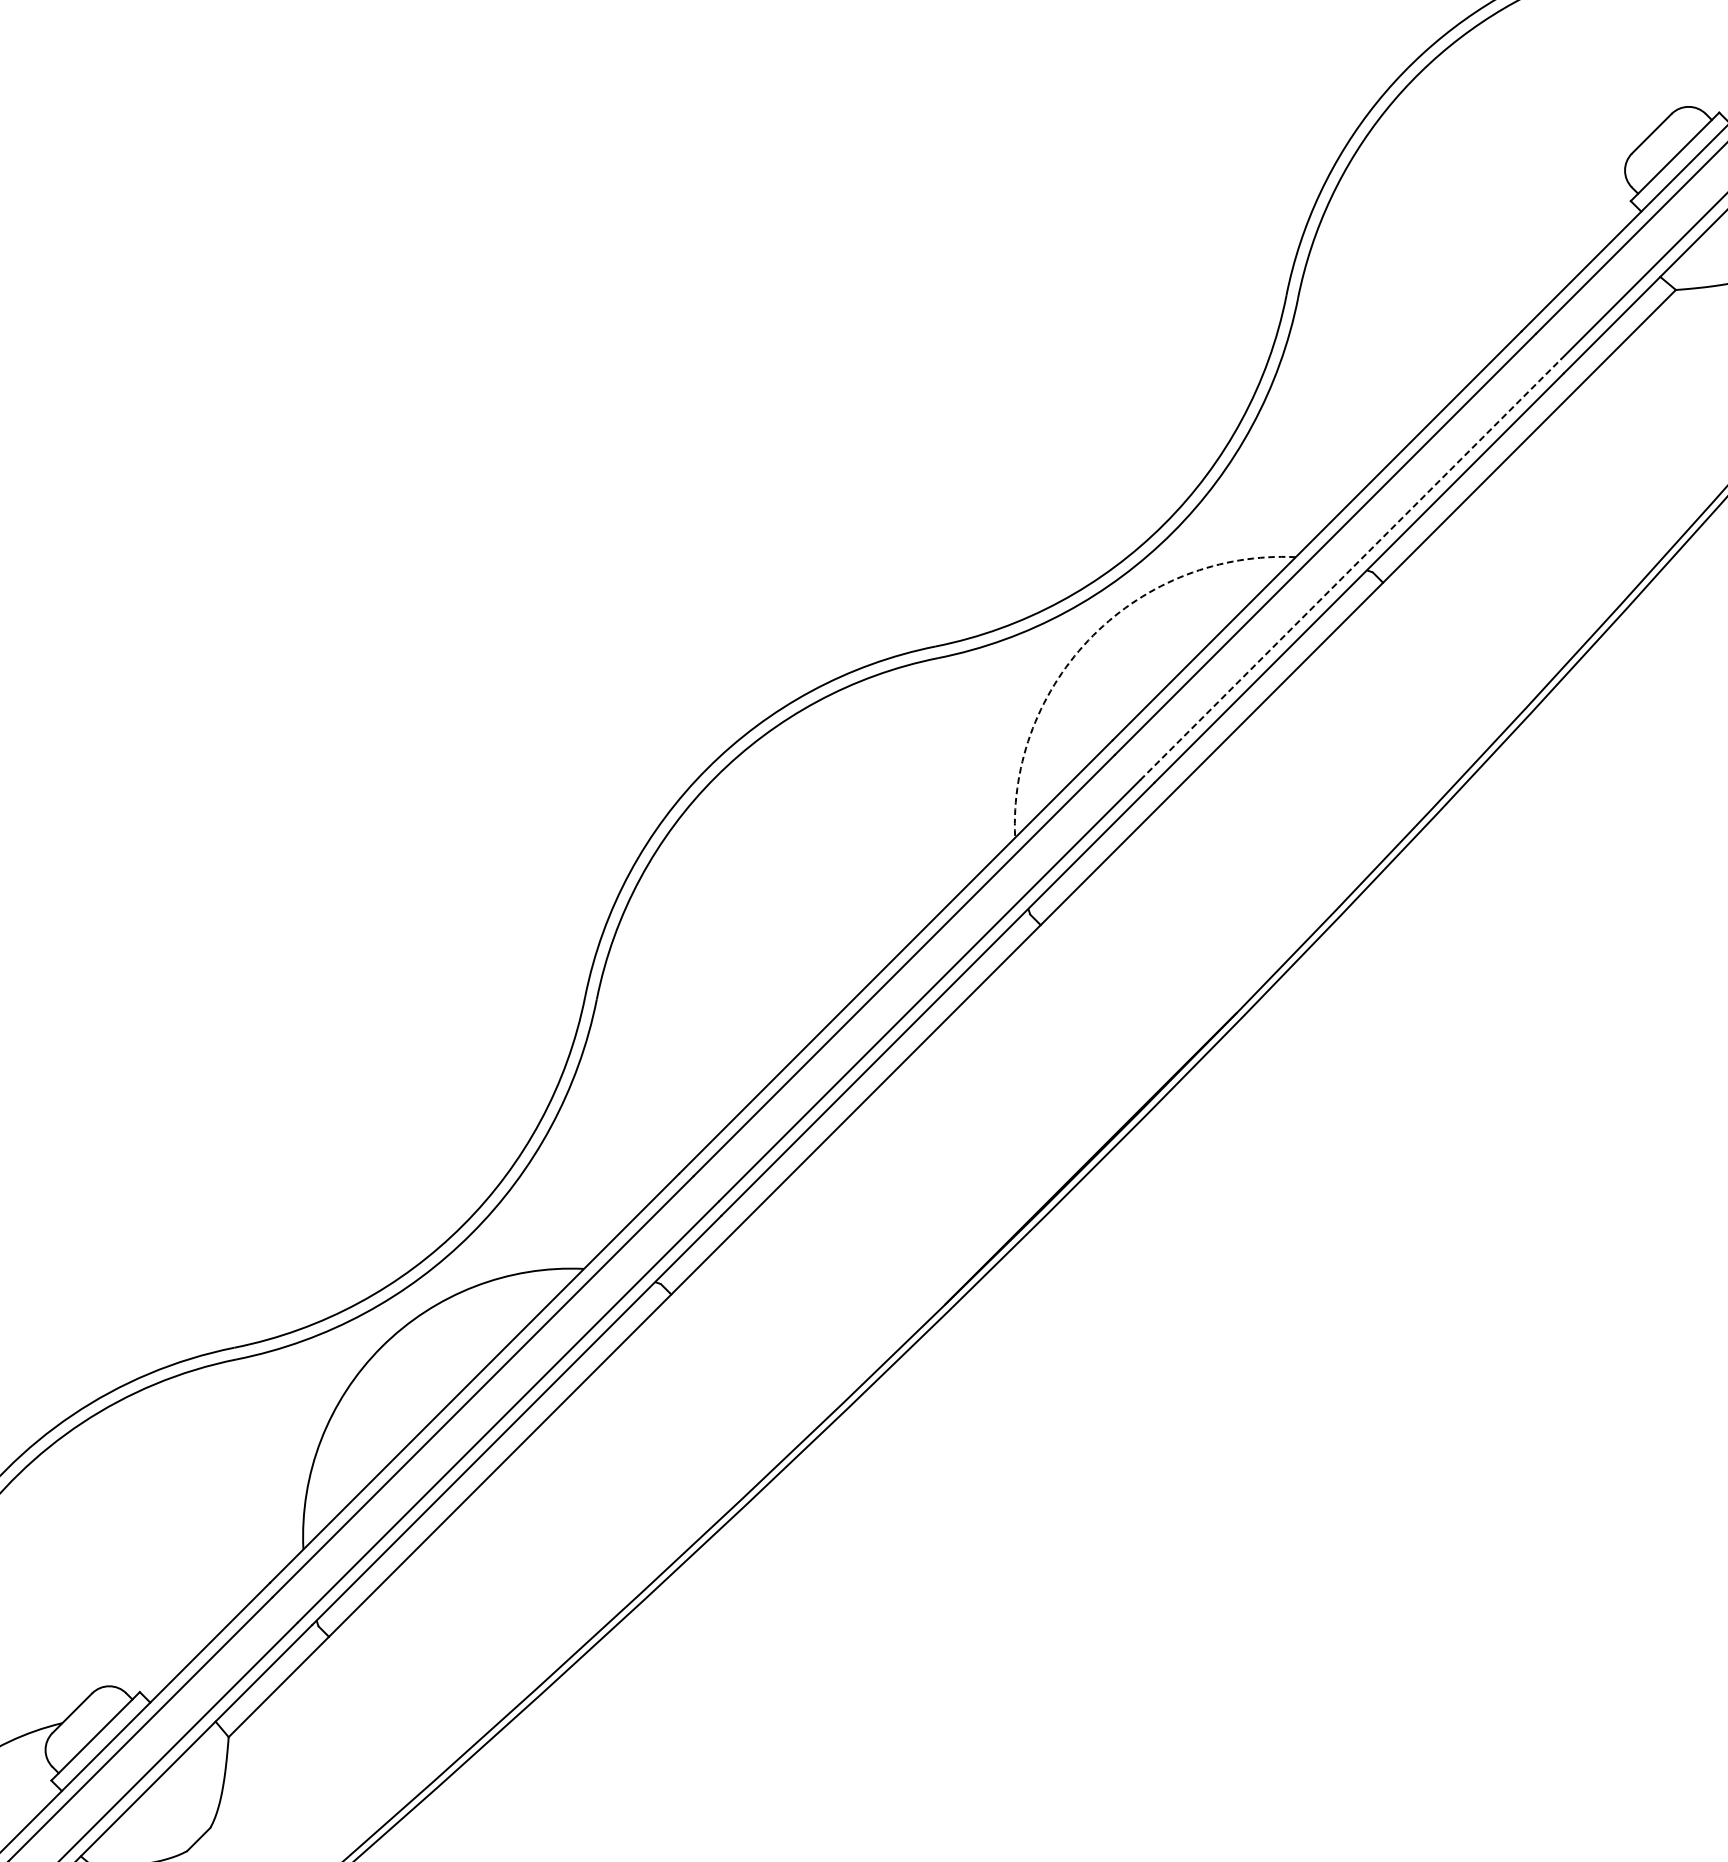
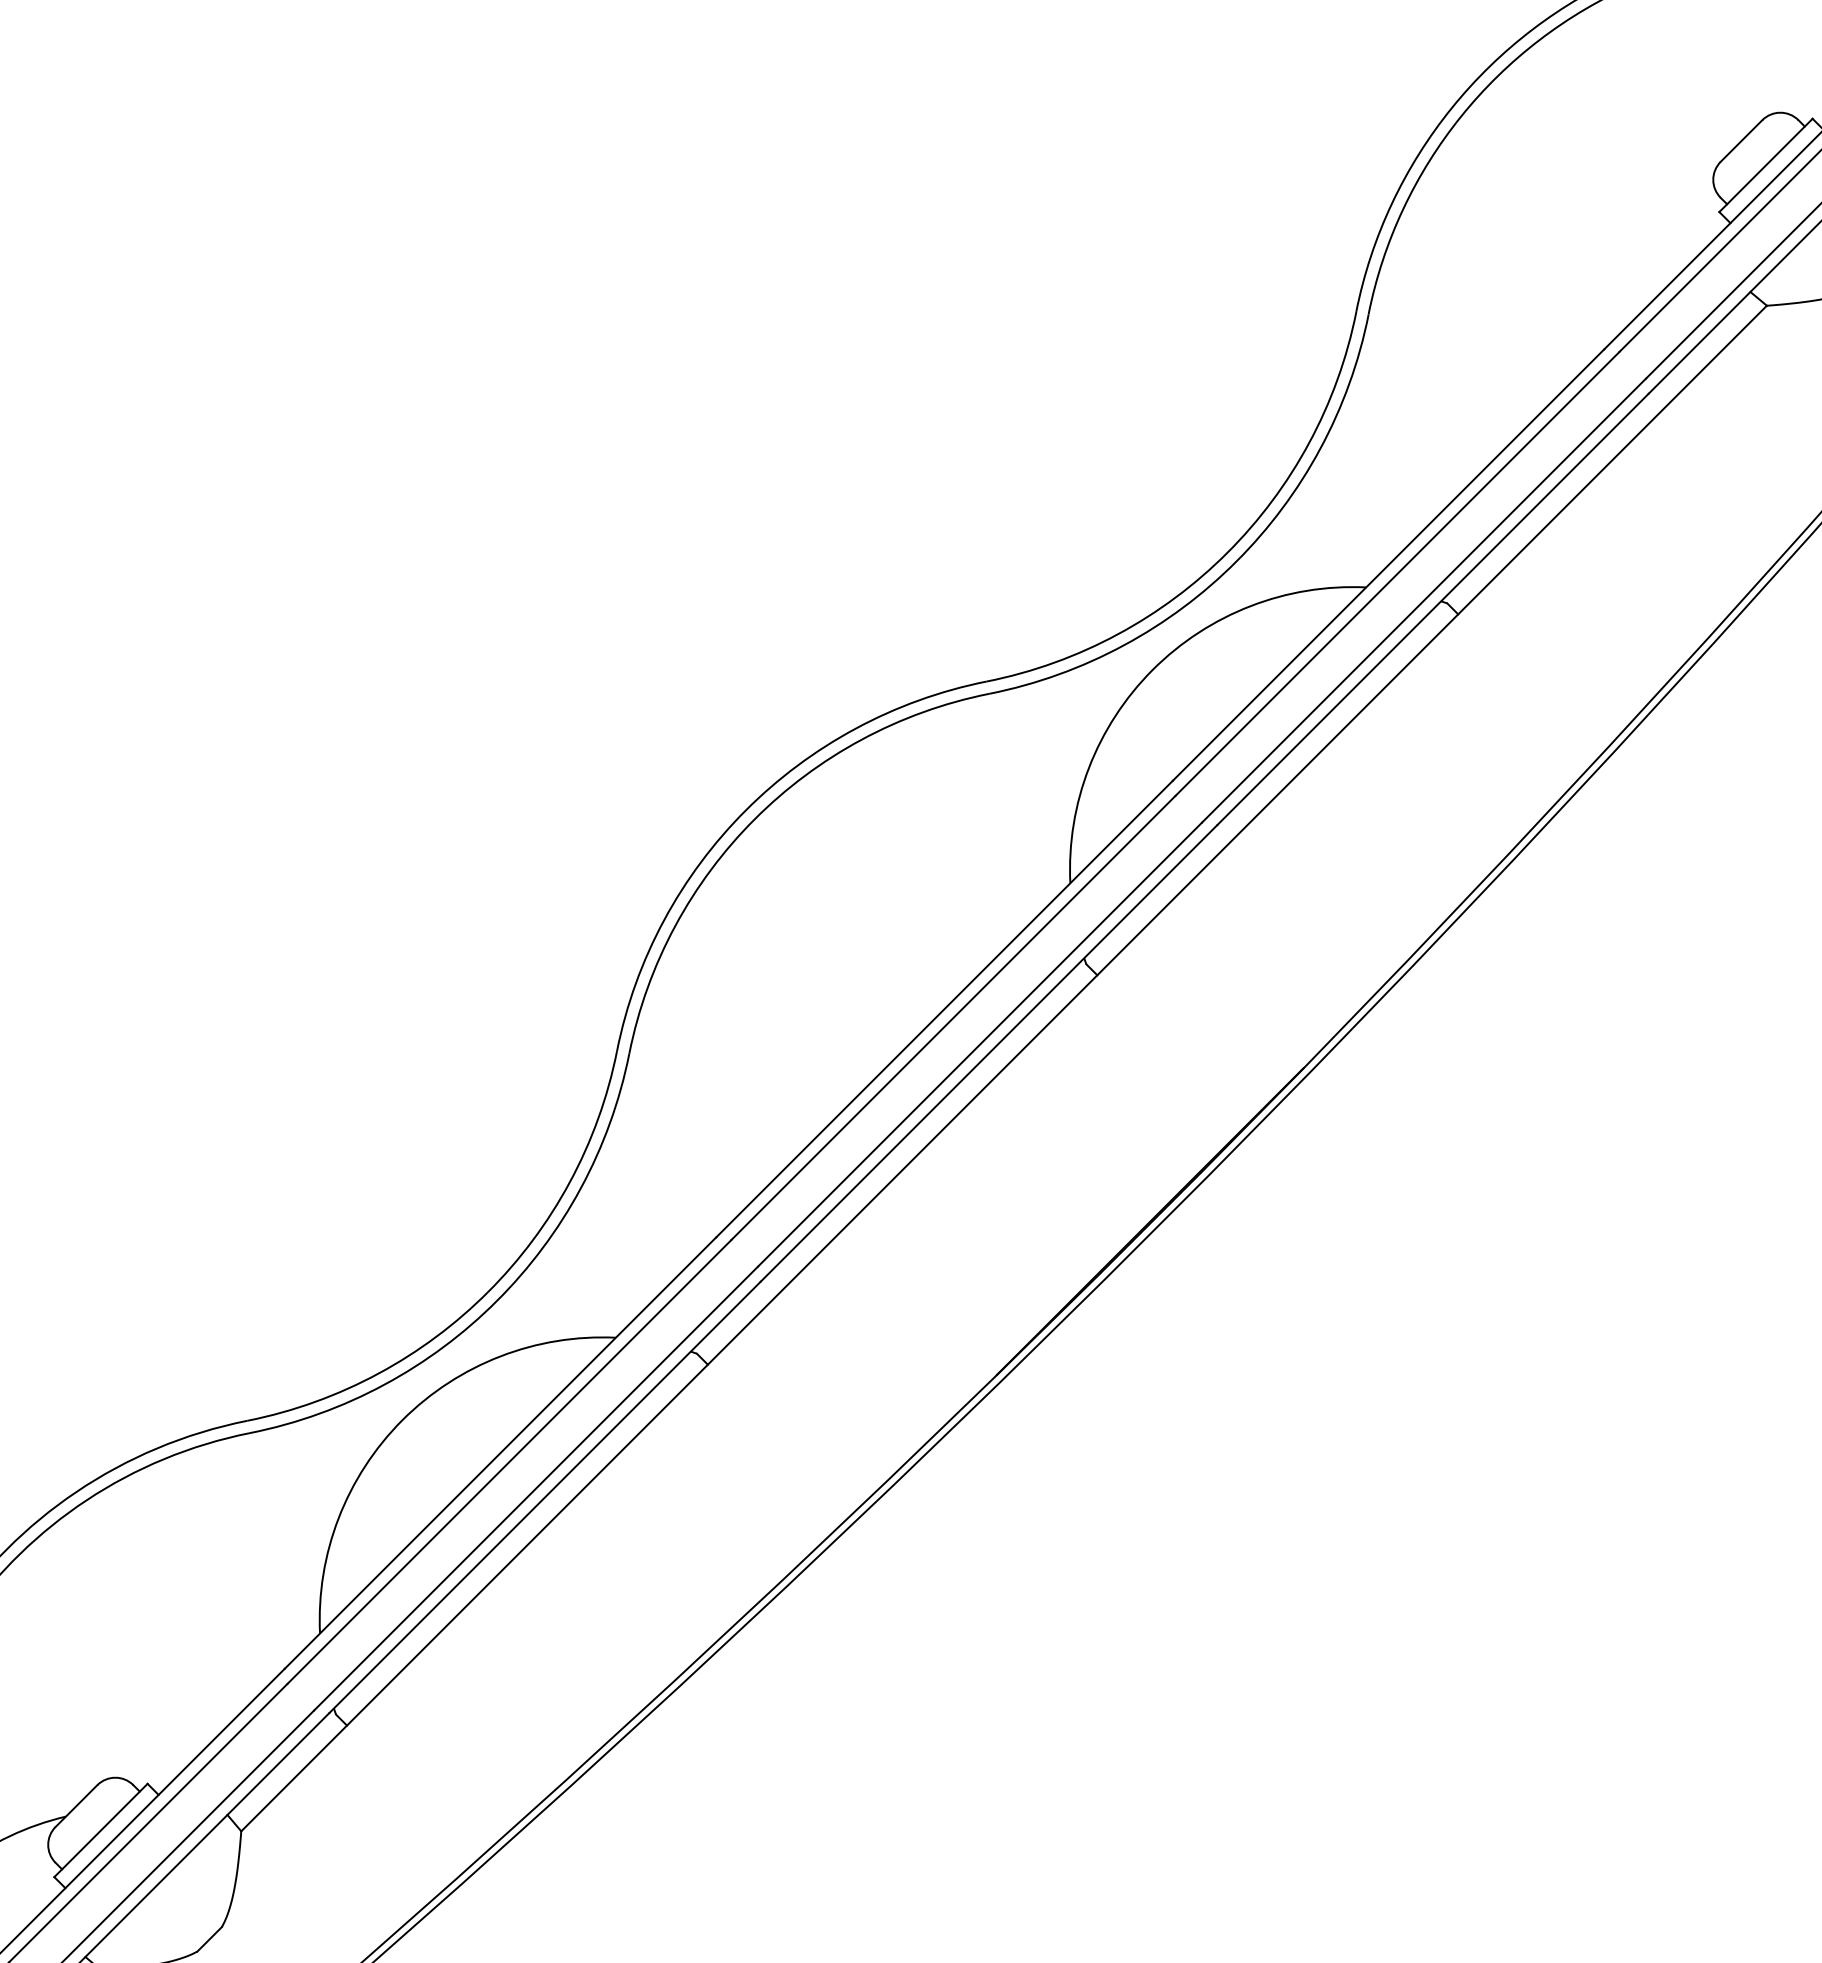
line: (1351, 569) -> (1424, 600), dashed -> solid
arc: (1093, 635) -> (1152, 669), dashed -> solid

